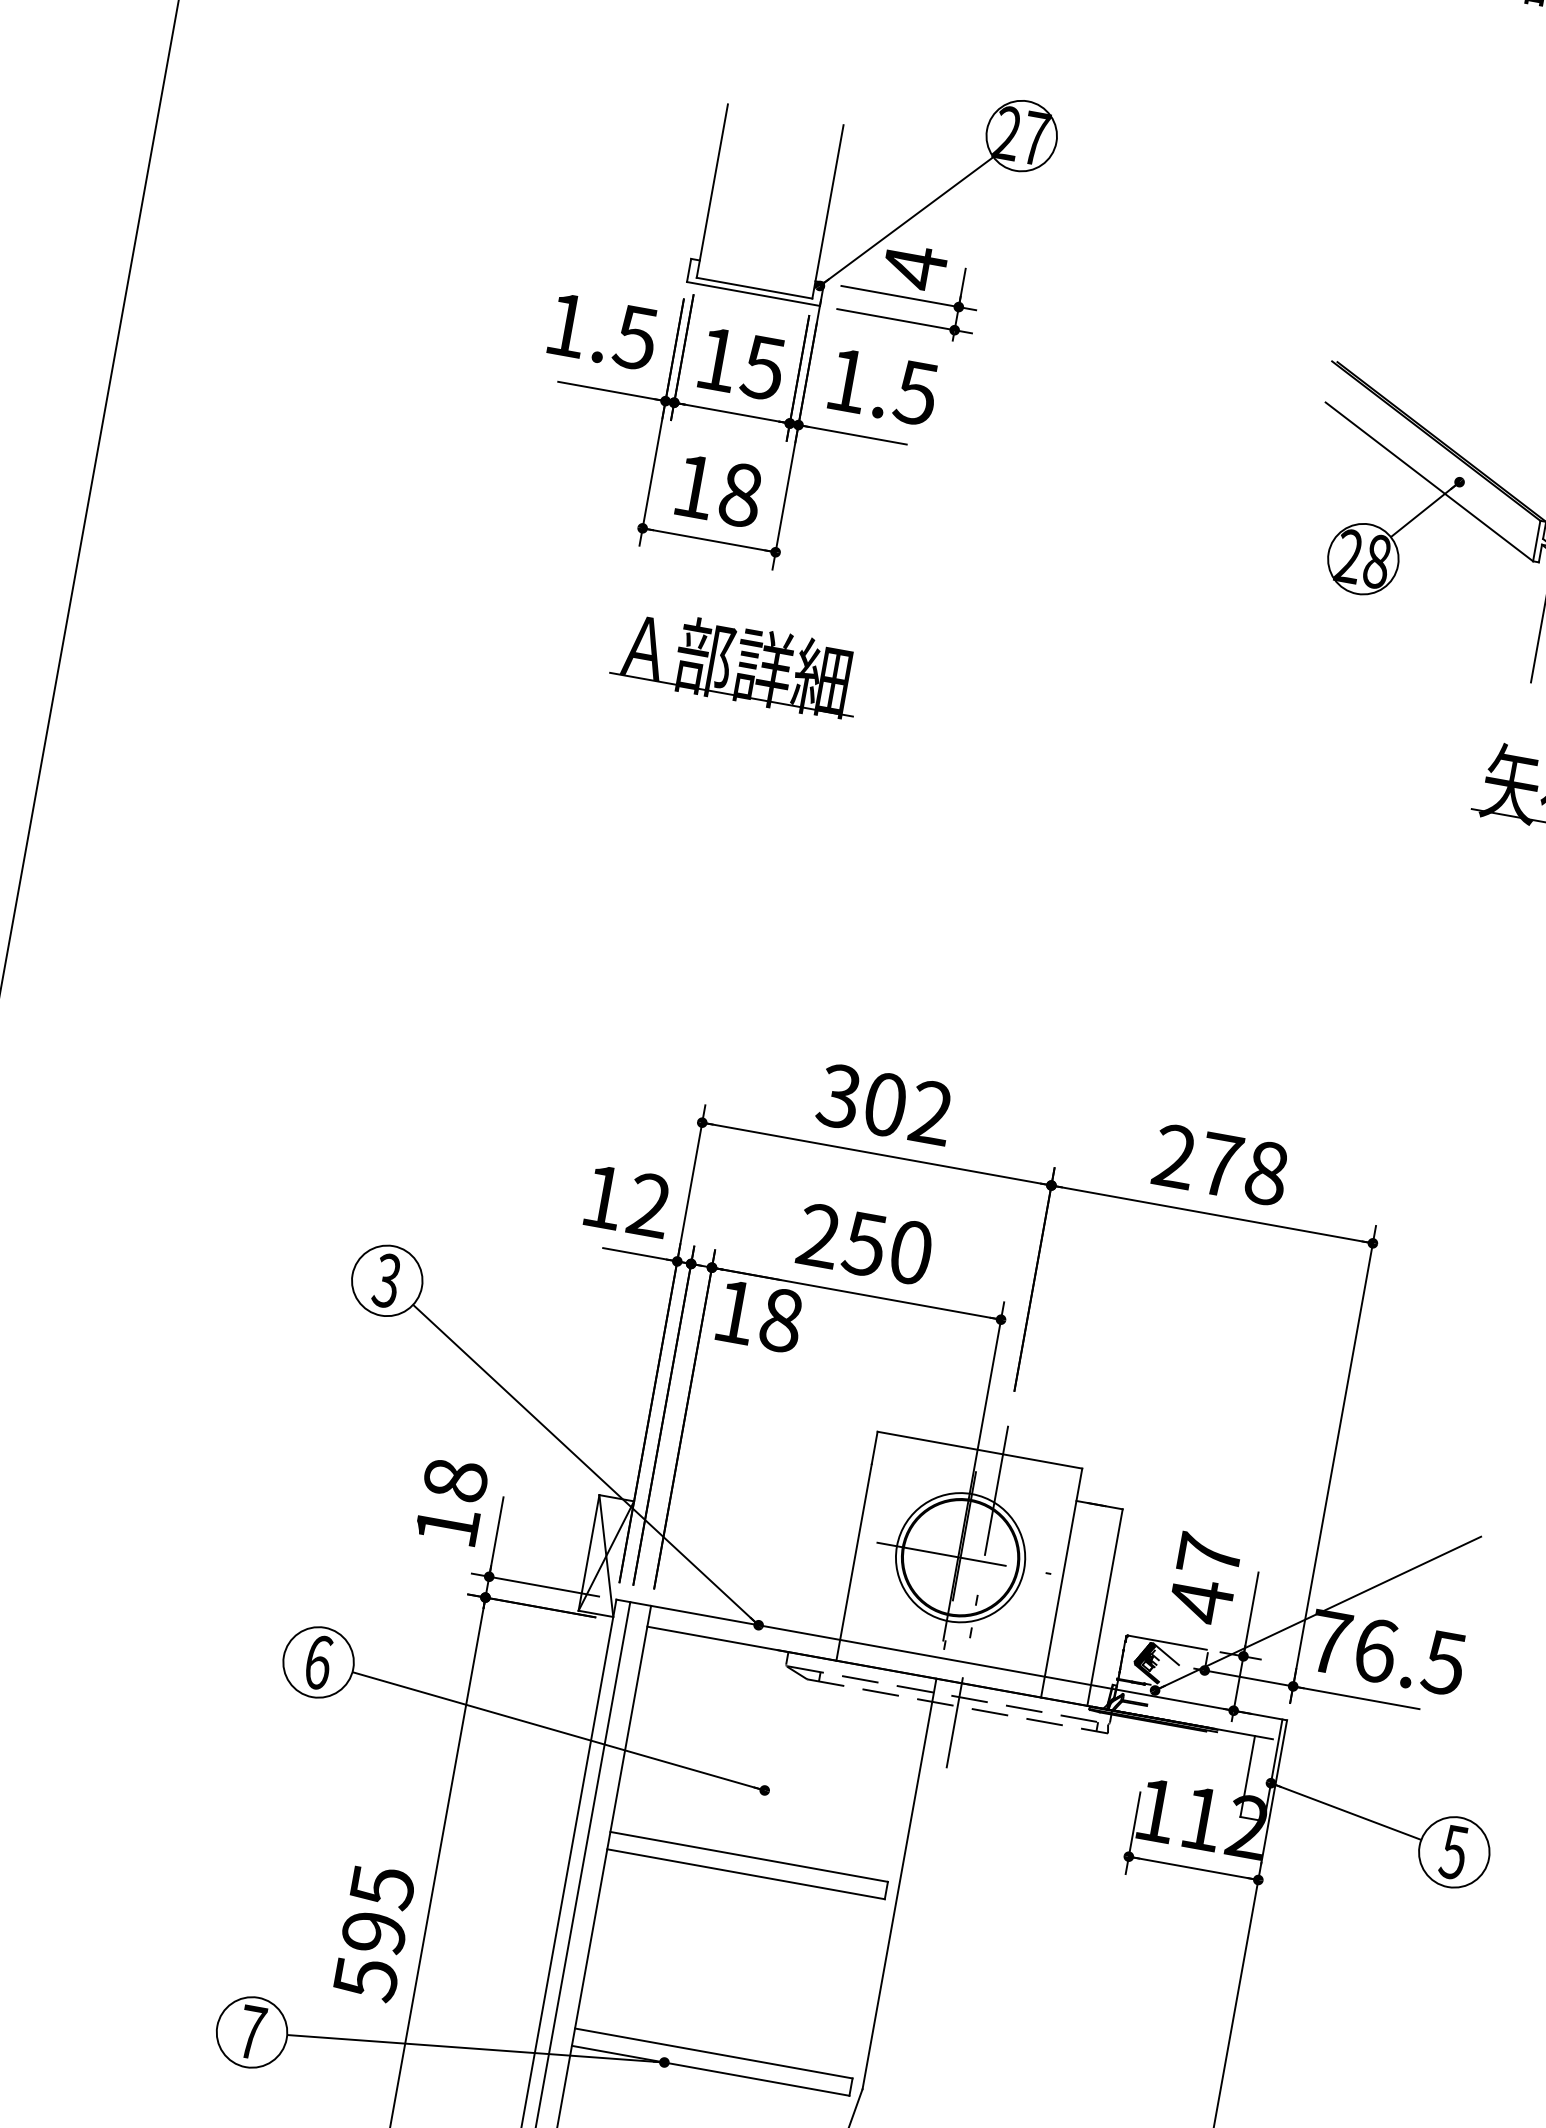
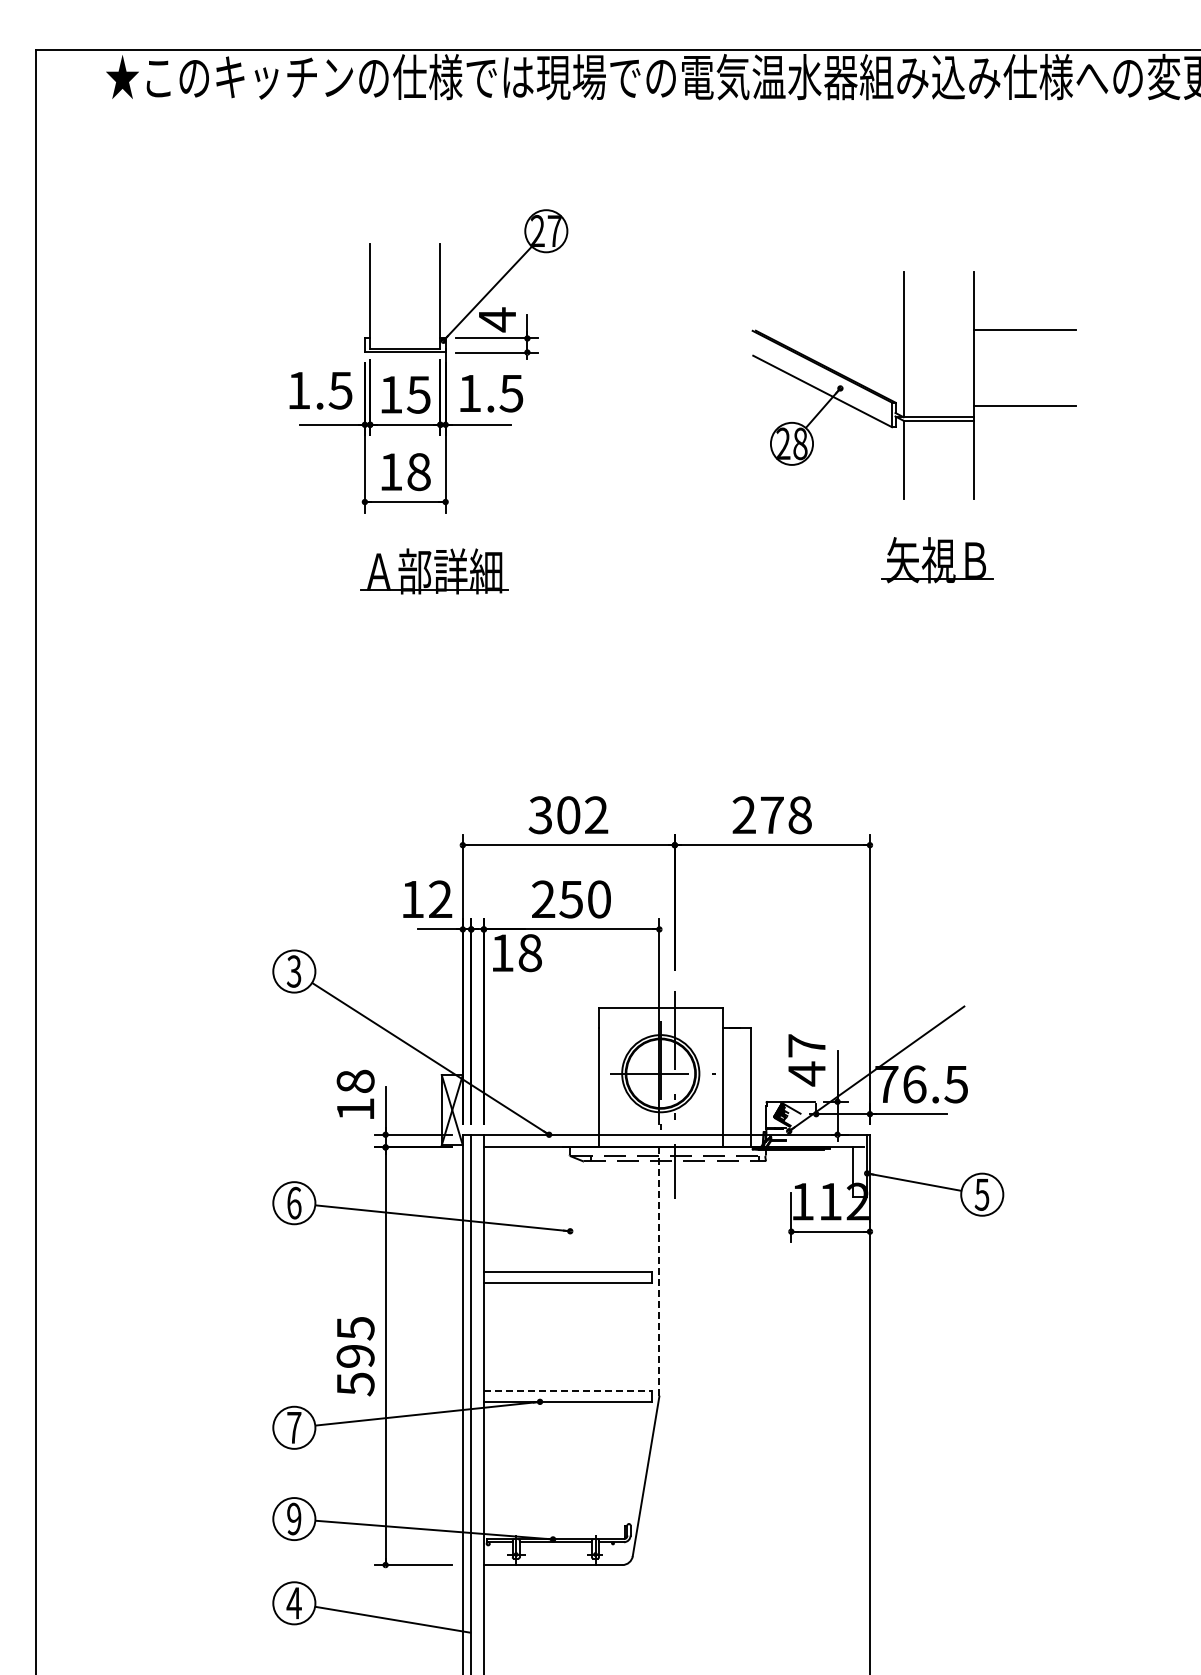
line: (899, 1884) -> (659, 1272), solid -> dashed
line: (714, 2053) -> (568, 1391), solid -> dashed

